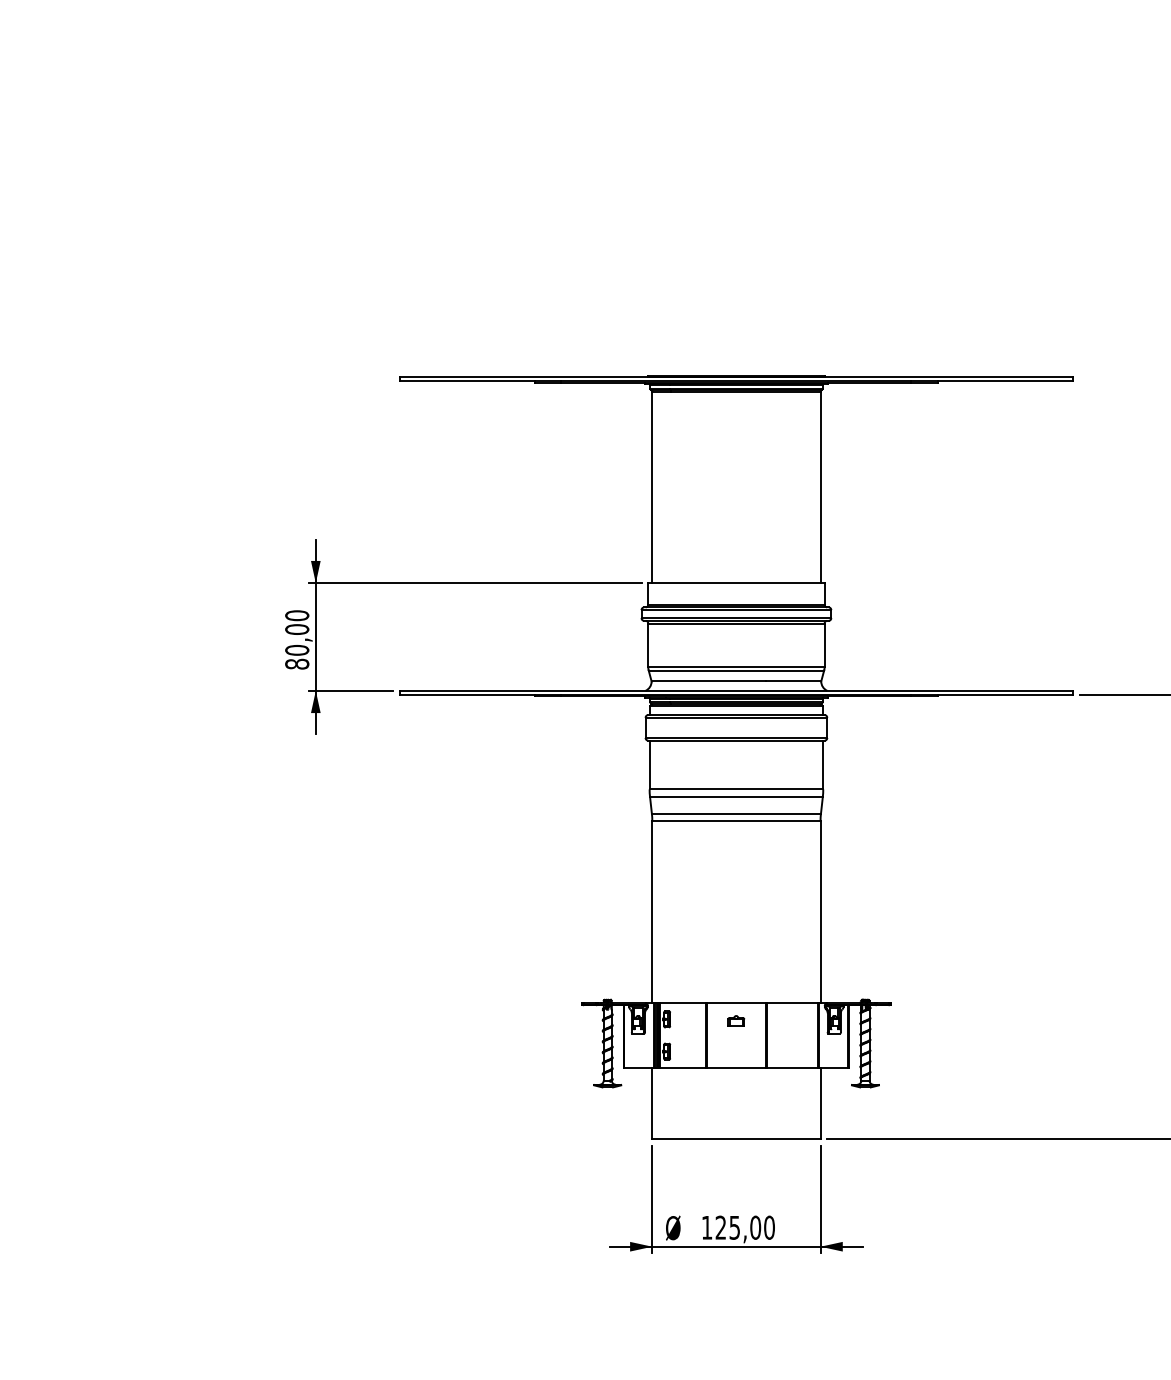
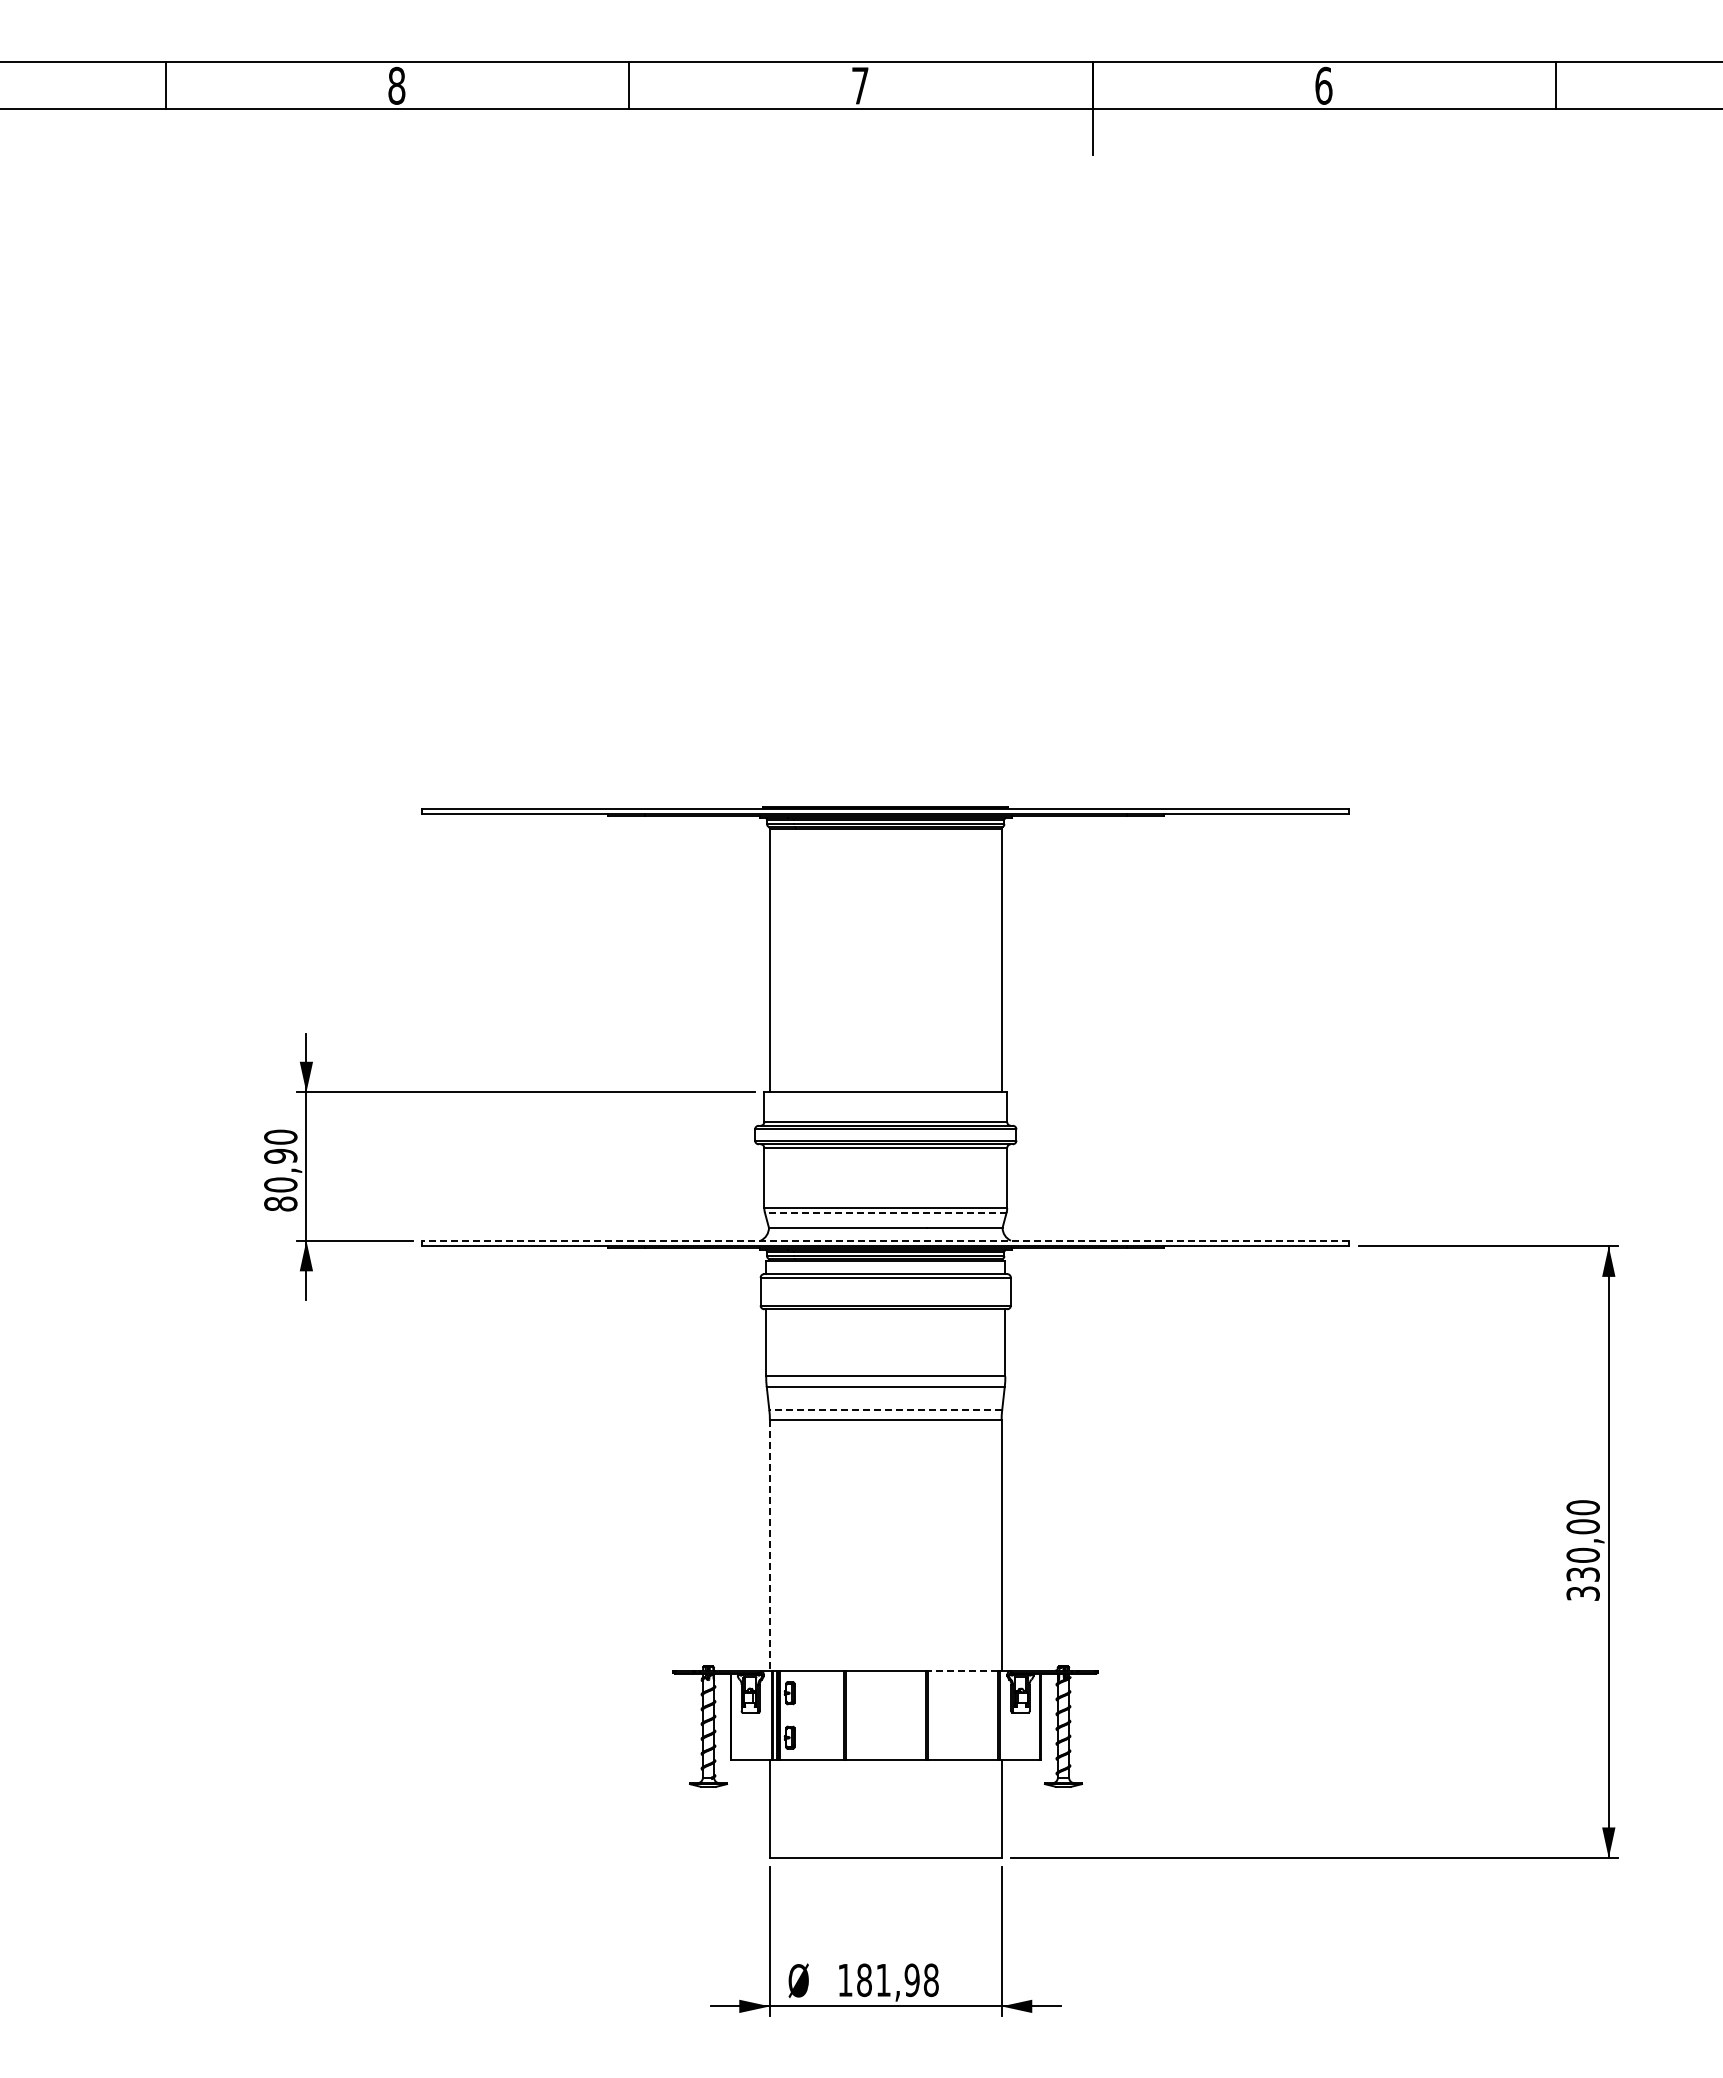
text: (297, 628) -> (280, 1155), 80,00 -> 80,90
line: (736, 670) -> (885, 1212), solid -> dashed
line: (736, 690) -> (885, 1240), solid -> dashed
line: (736, 814) -> (885, 1410), solid -> dashed
line: (652, 912) -> (769, 1546), solid -> dashed
line: (792, 1002) -> (962, 1670), solid -> dashed
part: (736, 1021) -> (885, 1695), removed
text: (744, 1227) -> (897, 1980), 125,00 -> 181,98

